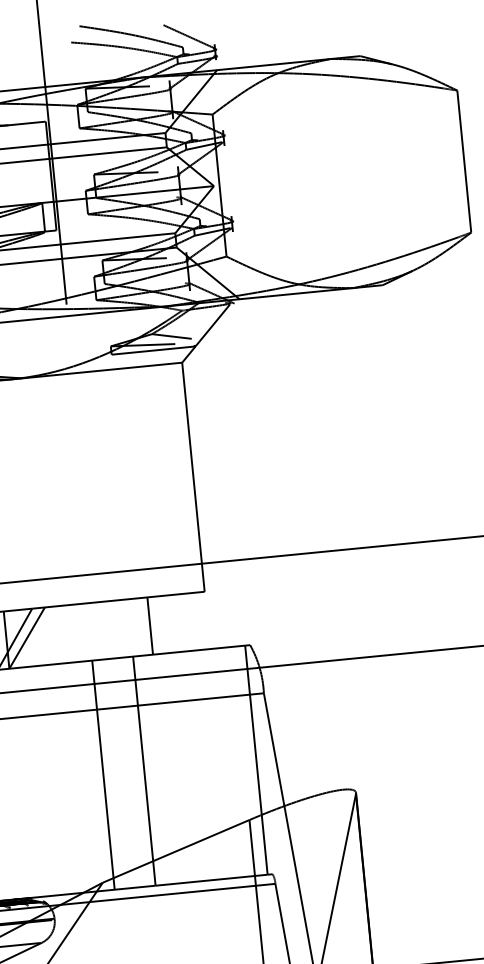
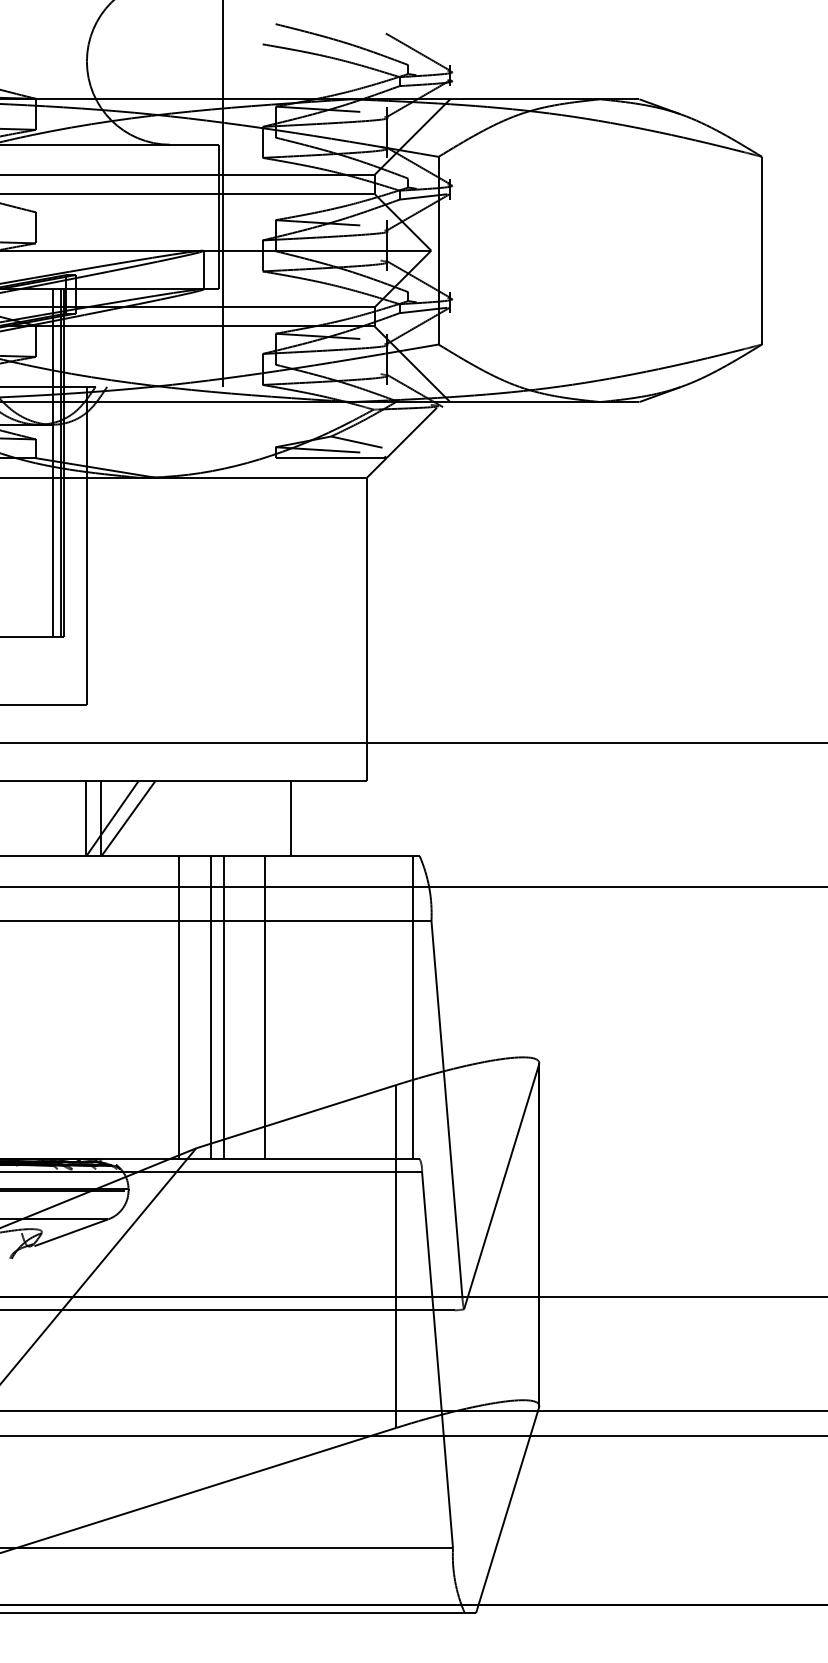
line: (113, 774) -> (224, 1007), added
line: (79, 777) -> (179, 1007), added

